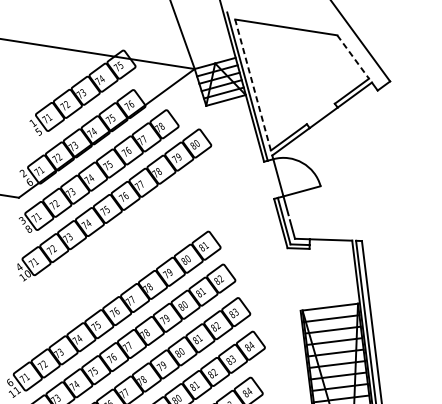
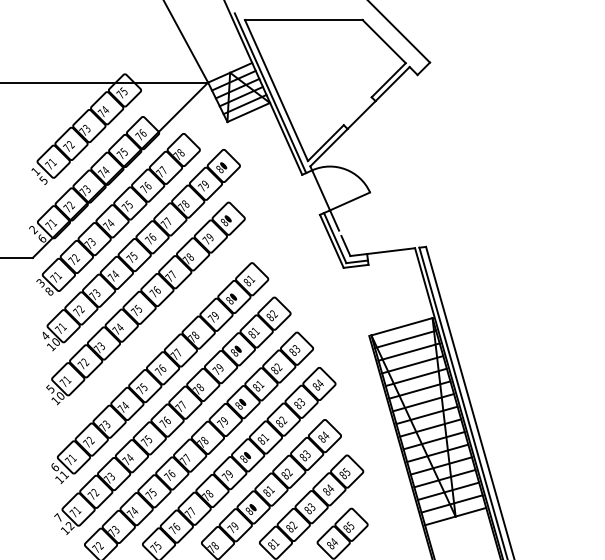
line: (353, 57) -> (384, 41), dashed -> solid
line: (253, 85) -> (276, 90), dashed -> solid
part: (110, 252) -> (145, 303), added

